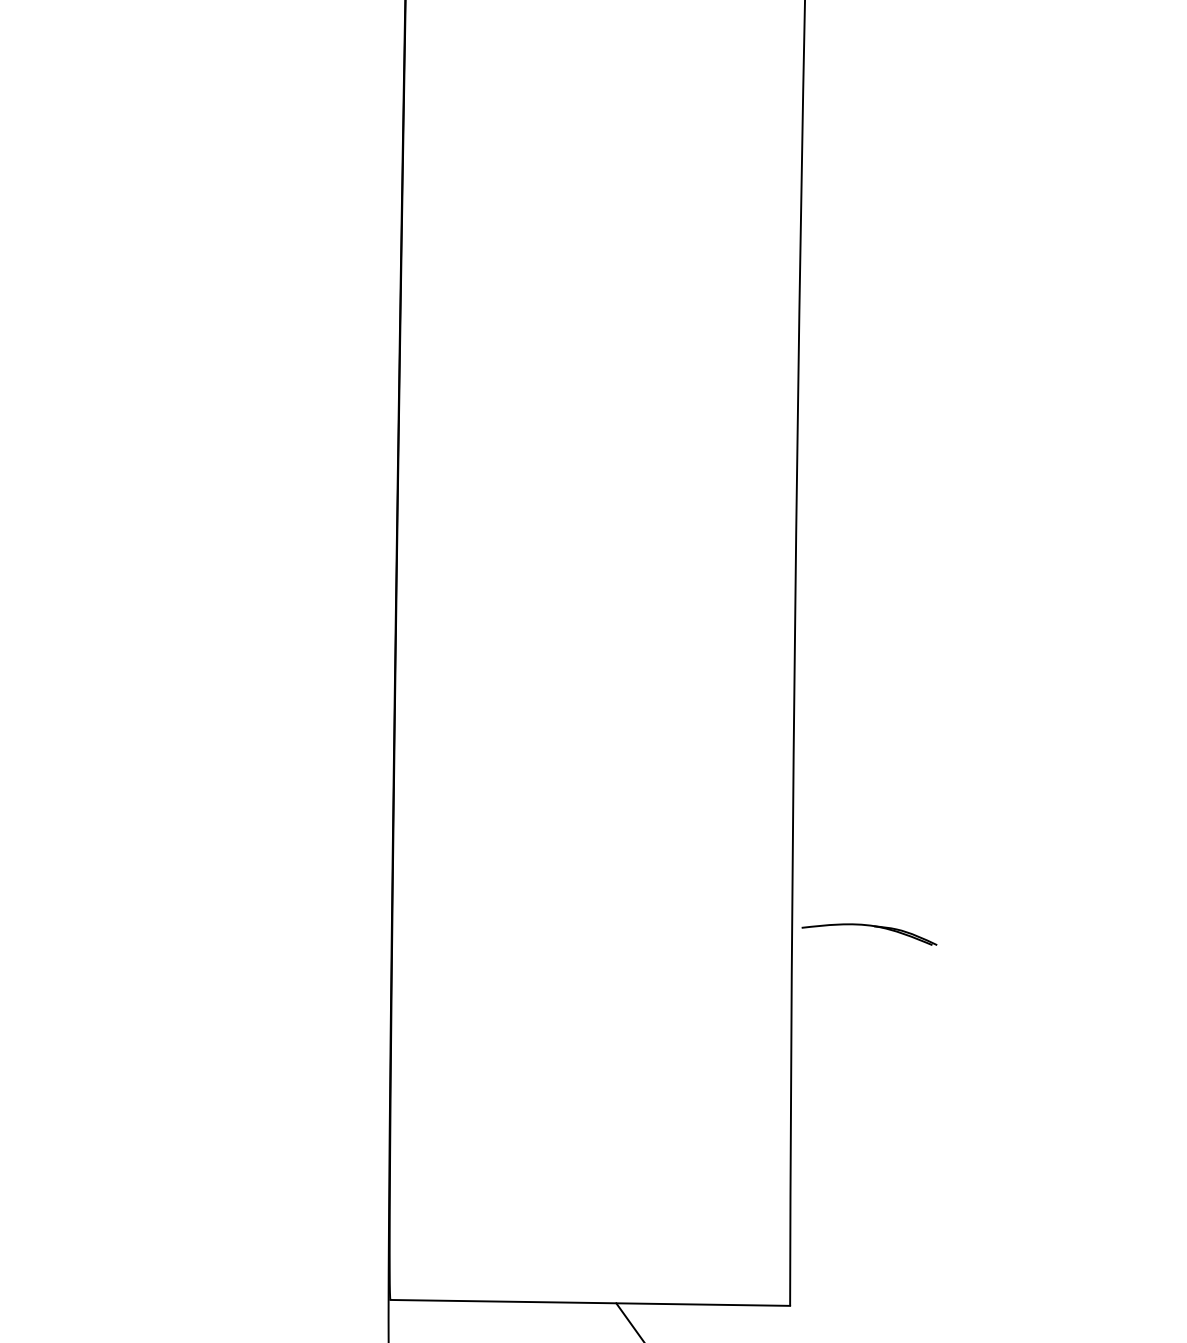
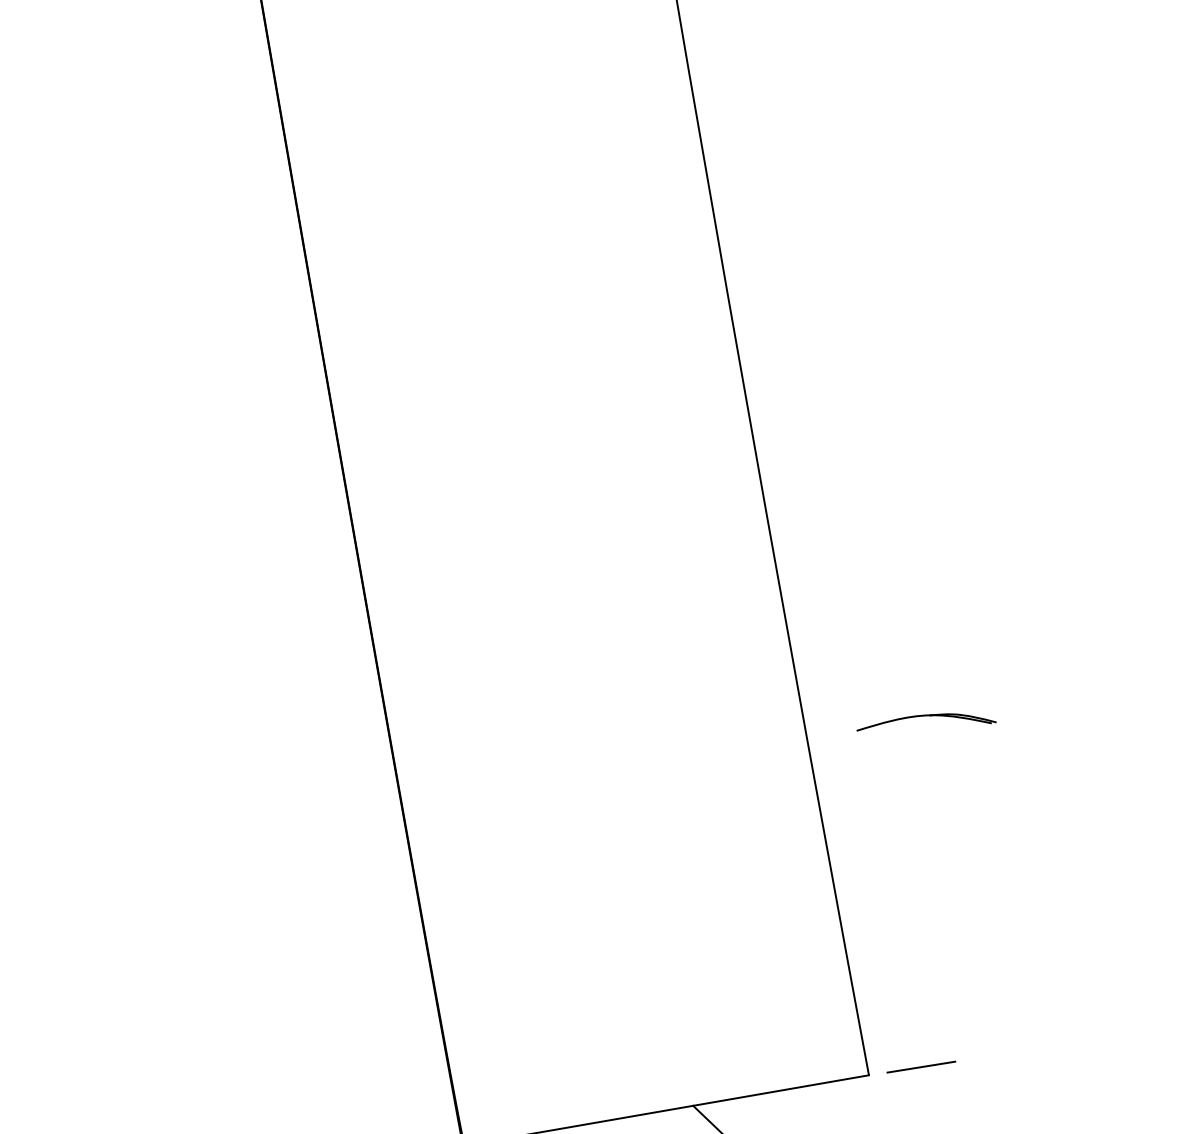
part: (869, 926) -> (924, 716), moved
line: (841, 1307) -> (921, 1067), added

